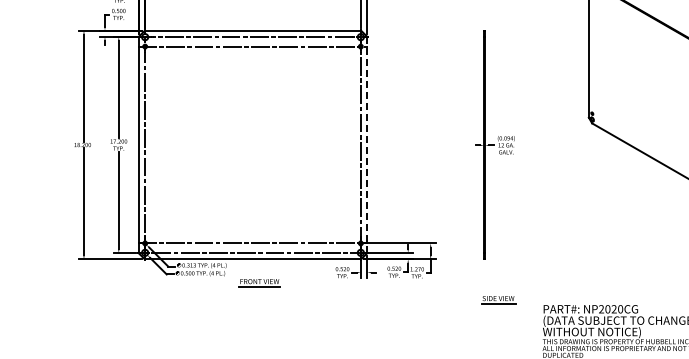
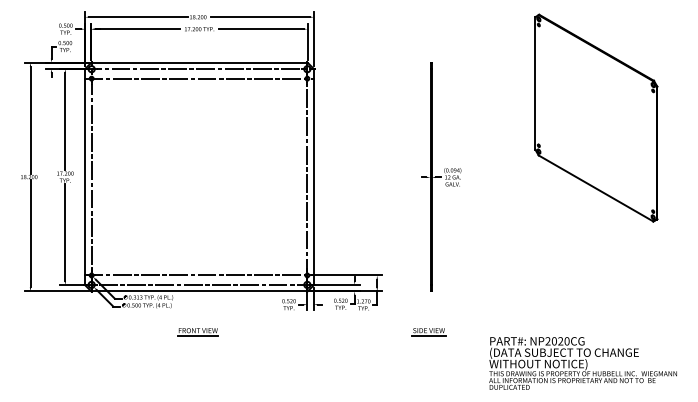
line: (366, 145) -> (313, 177), dashed -> solid
part: (258, 283) -> (197, 332), moved
part: (497, 300) -> (428, 332), moved

